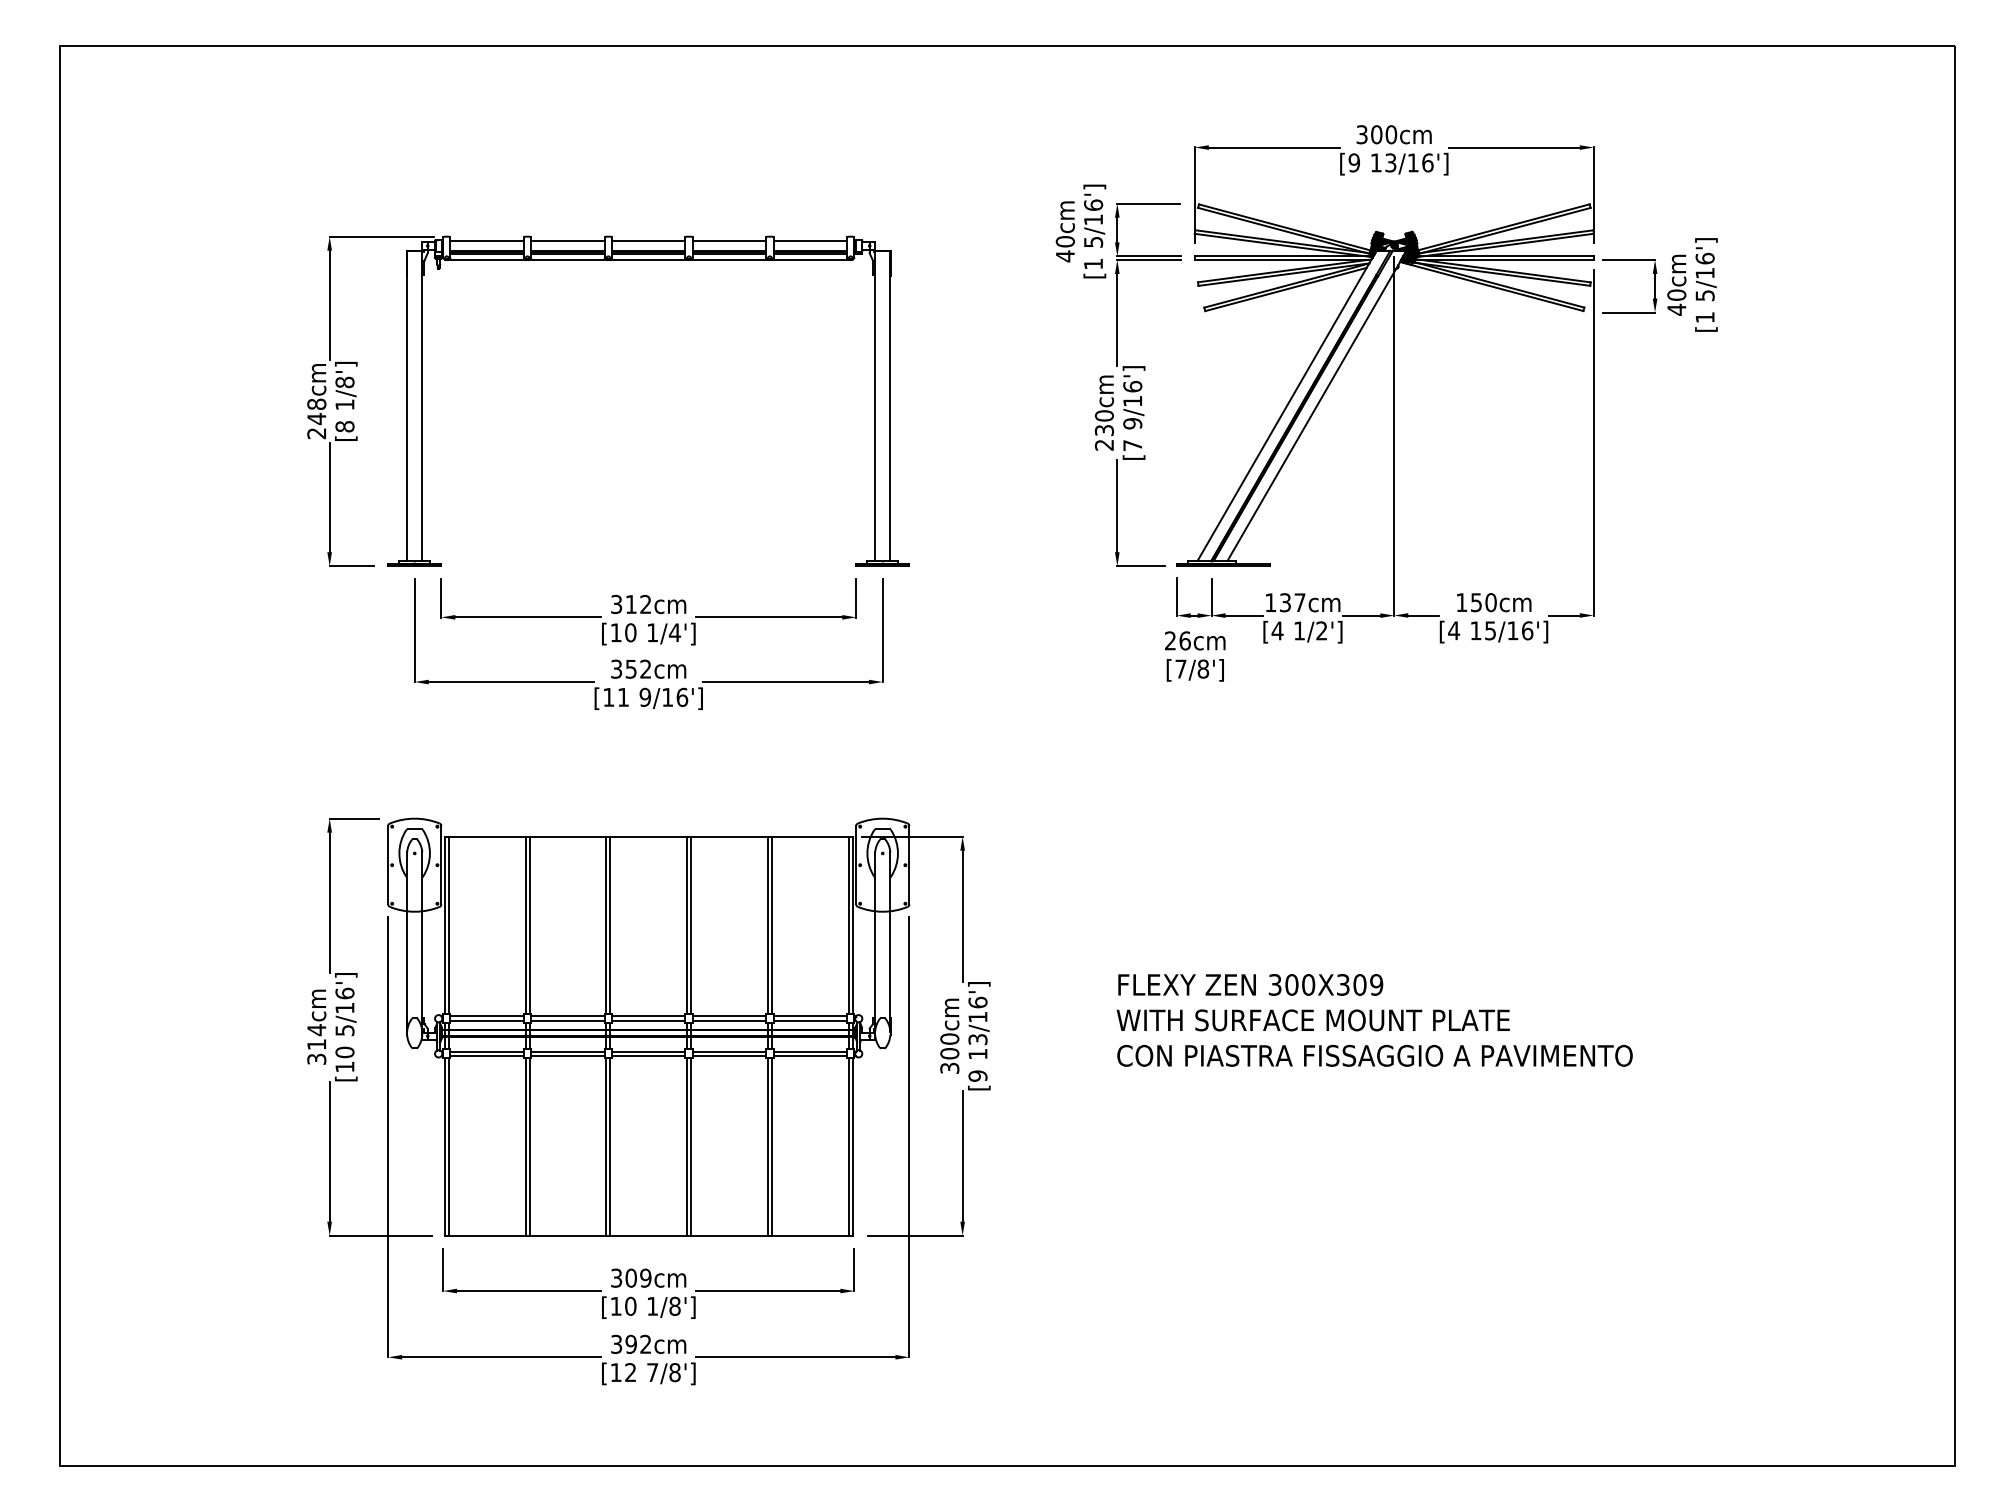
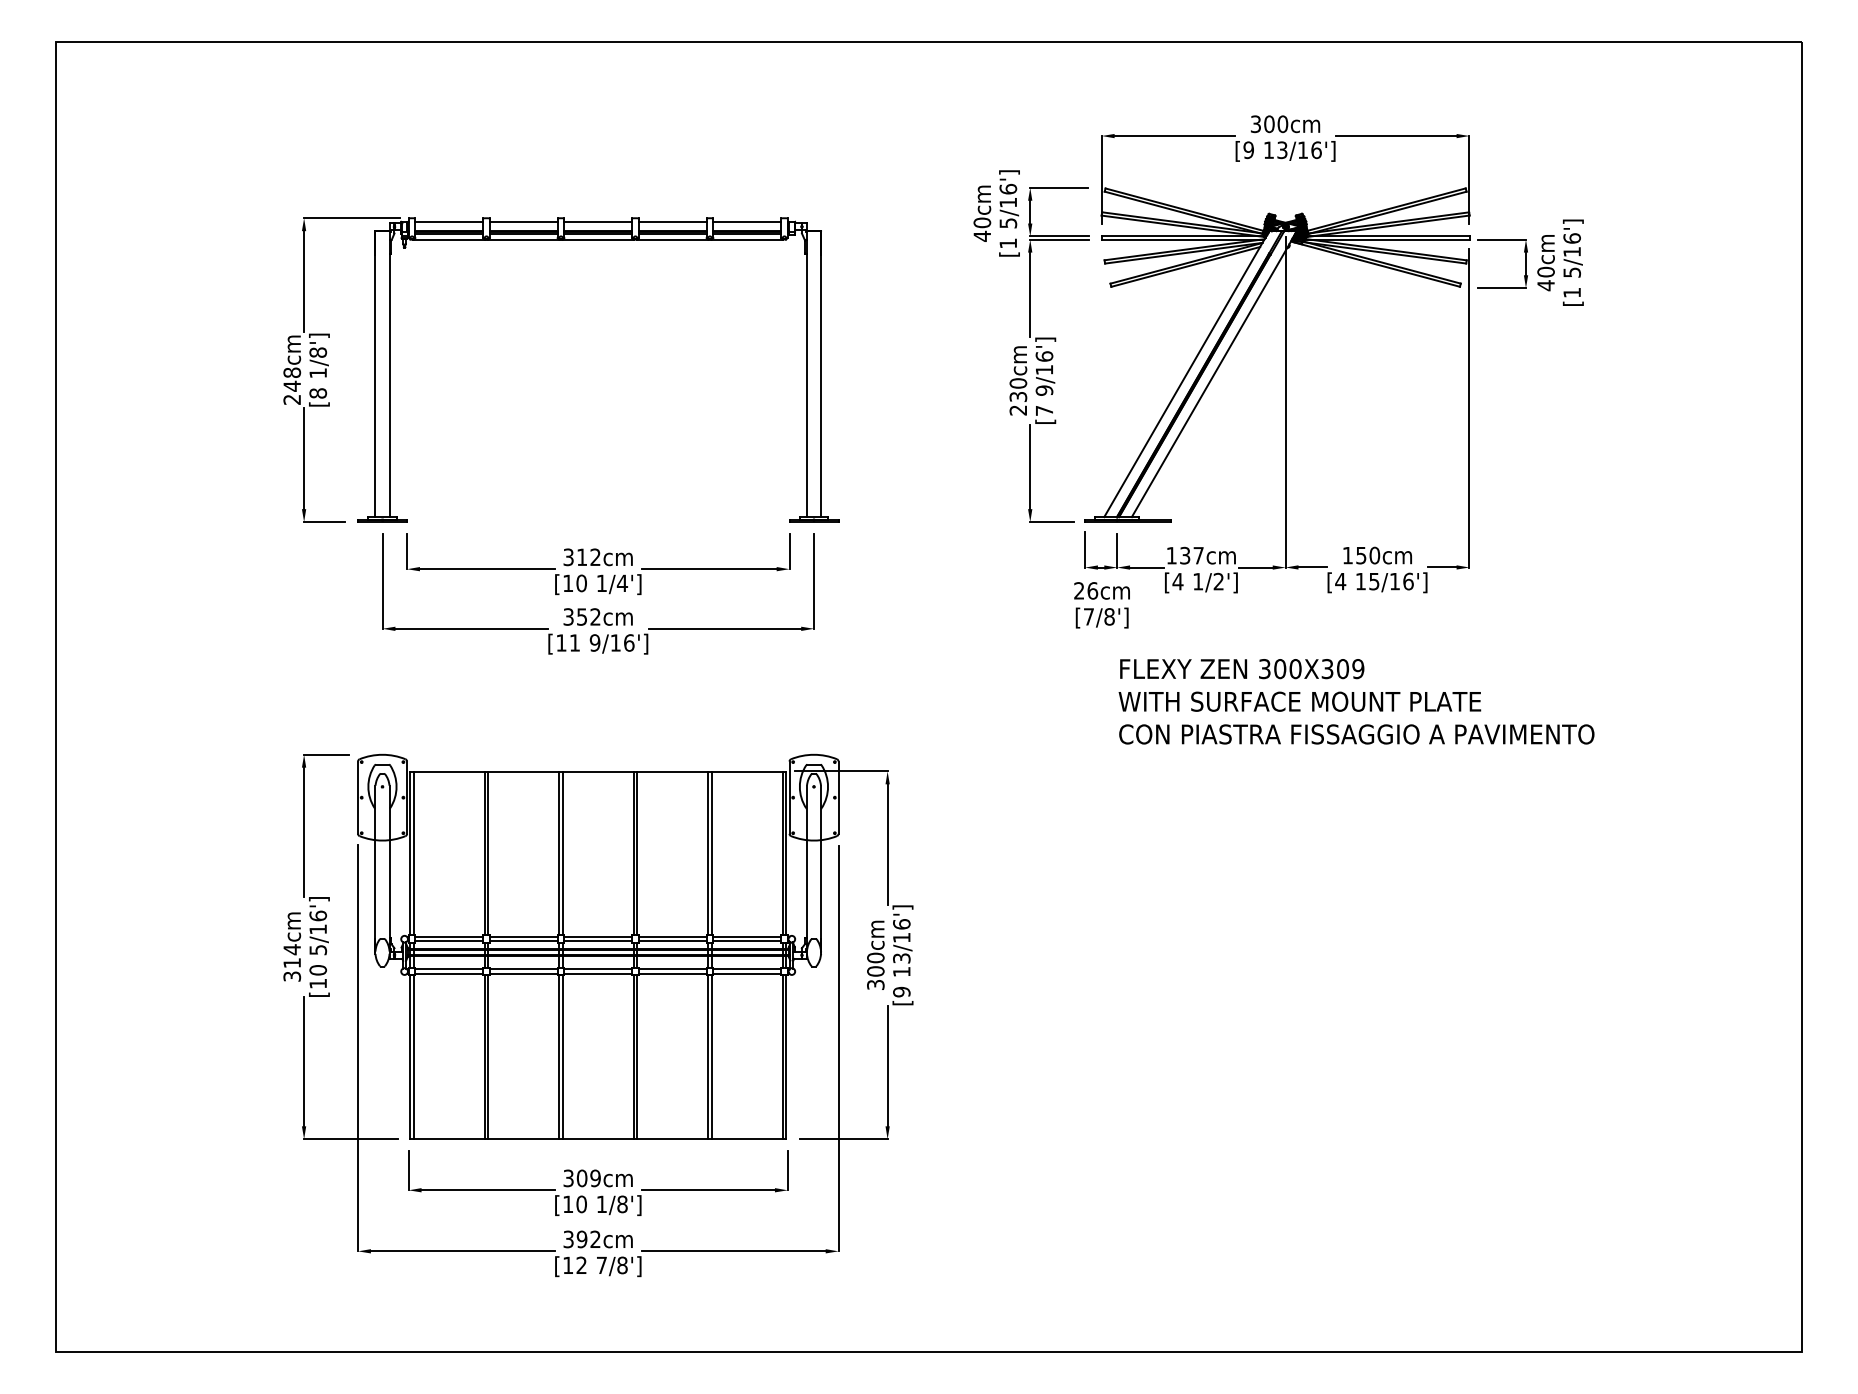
text: (1374, 1020) -> (1356, 701), moved

